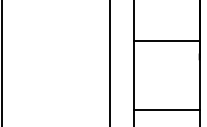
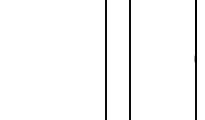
line: (166, 41) -> (162, 43), removed
line: (166, 110) -> (162, 112), removed

